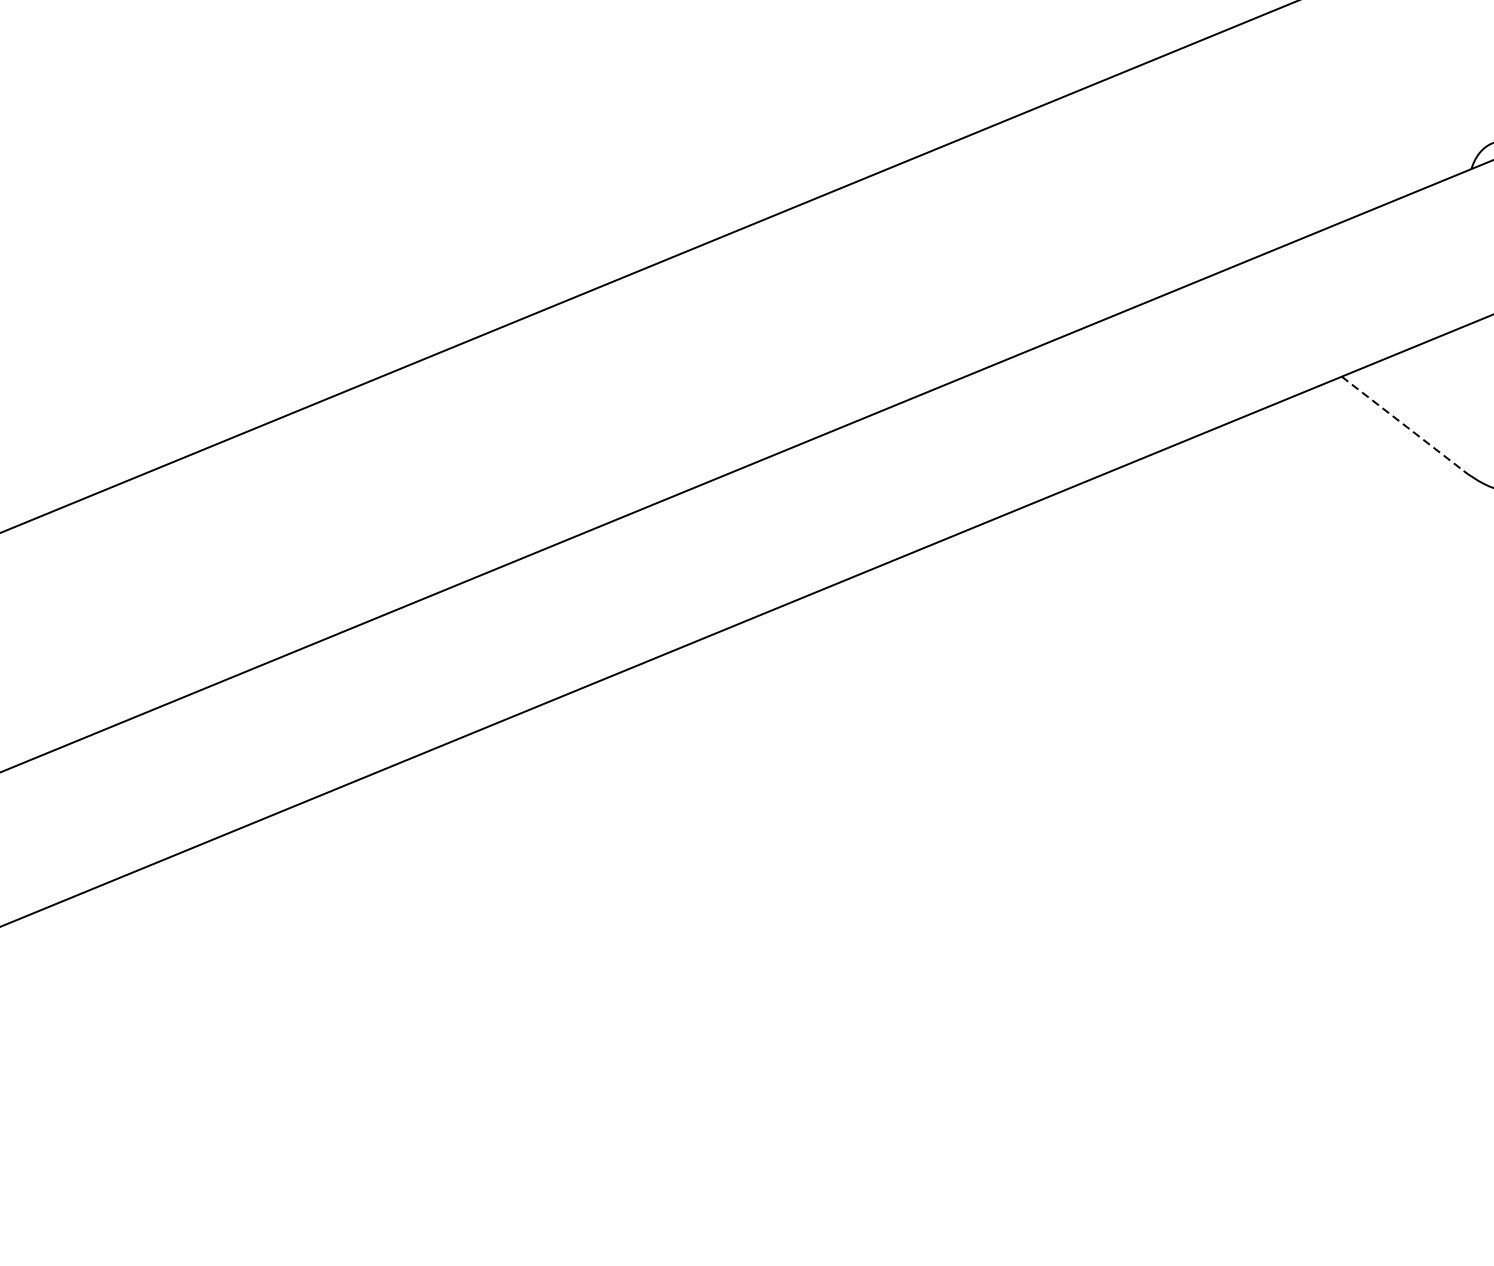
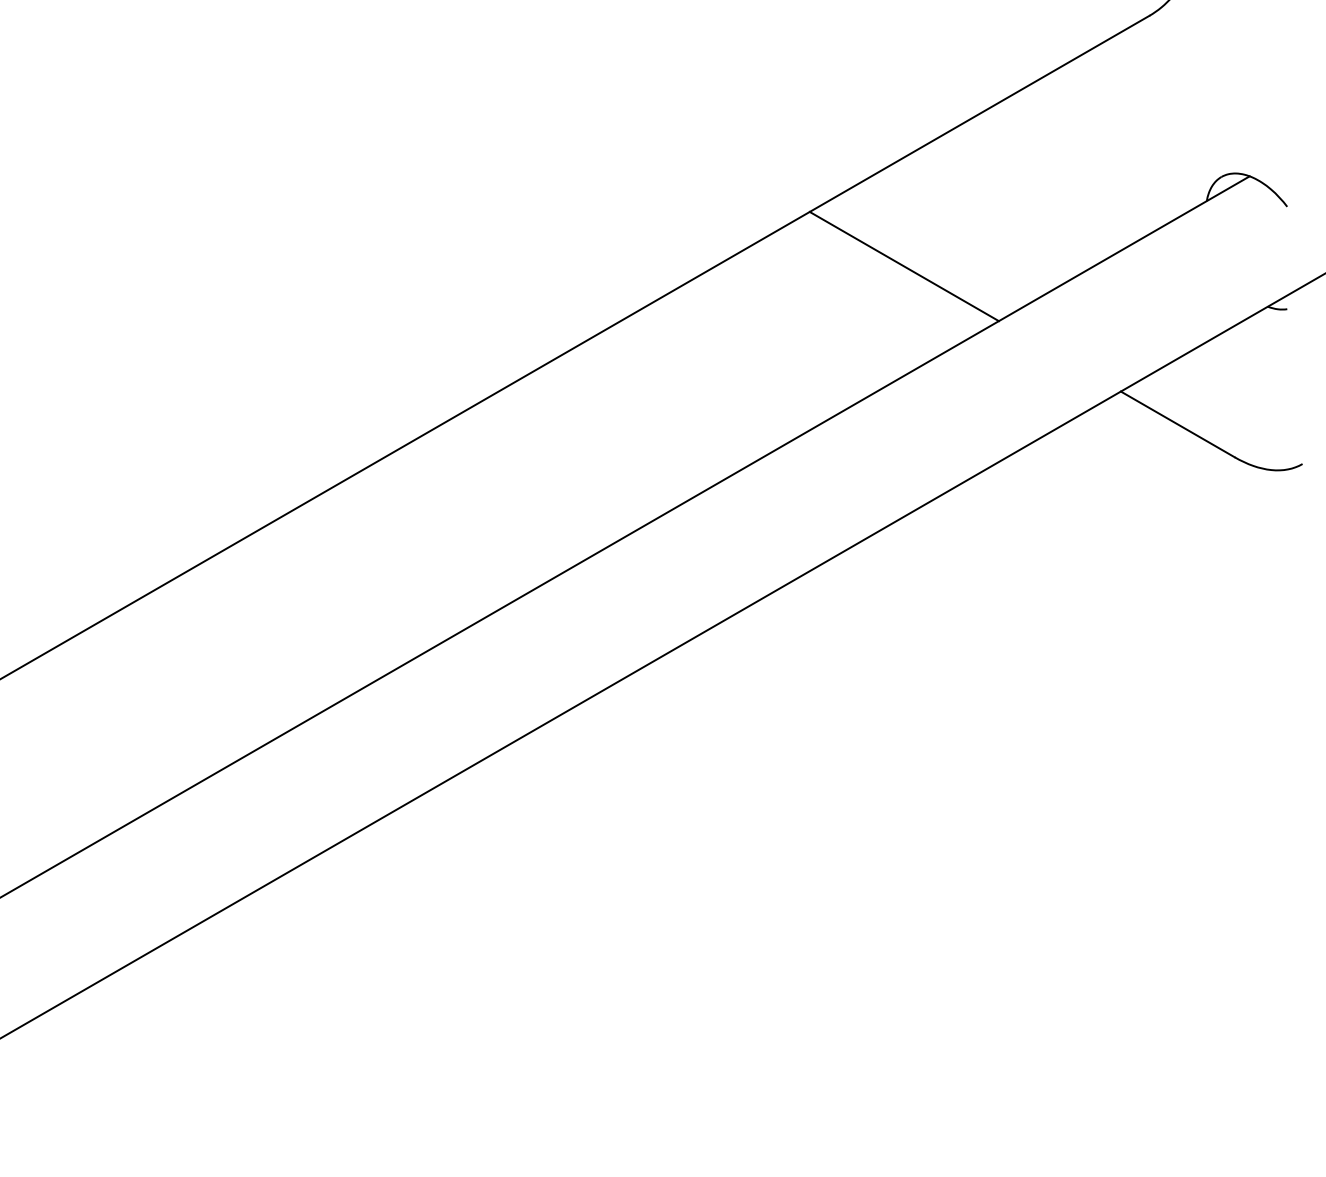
line: (1109, 197) -> (903, 266), added
line: (1402, 423) -> (1177, 424), dashed -> solid

